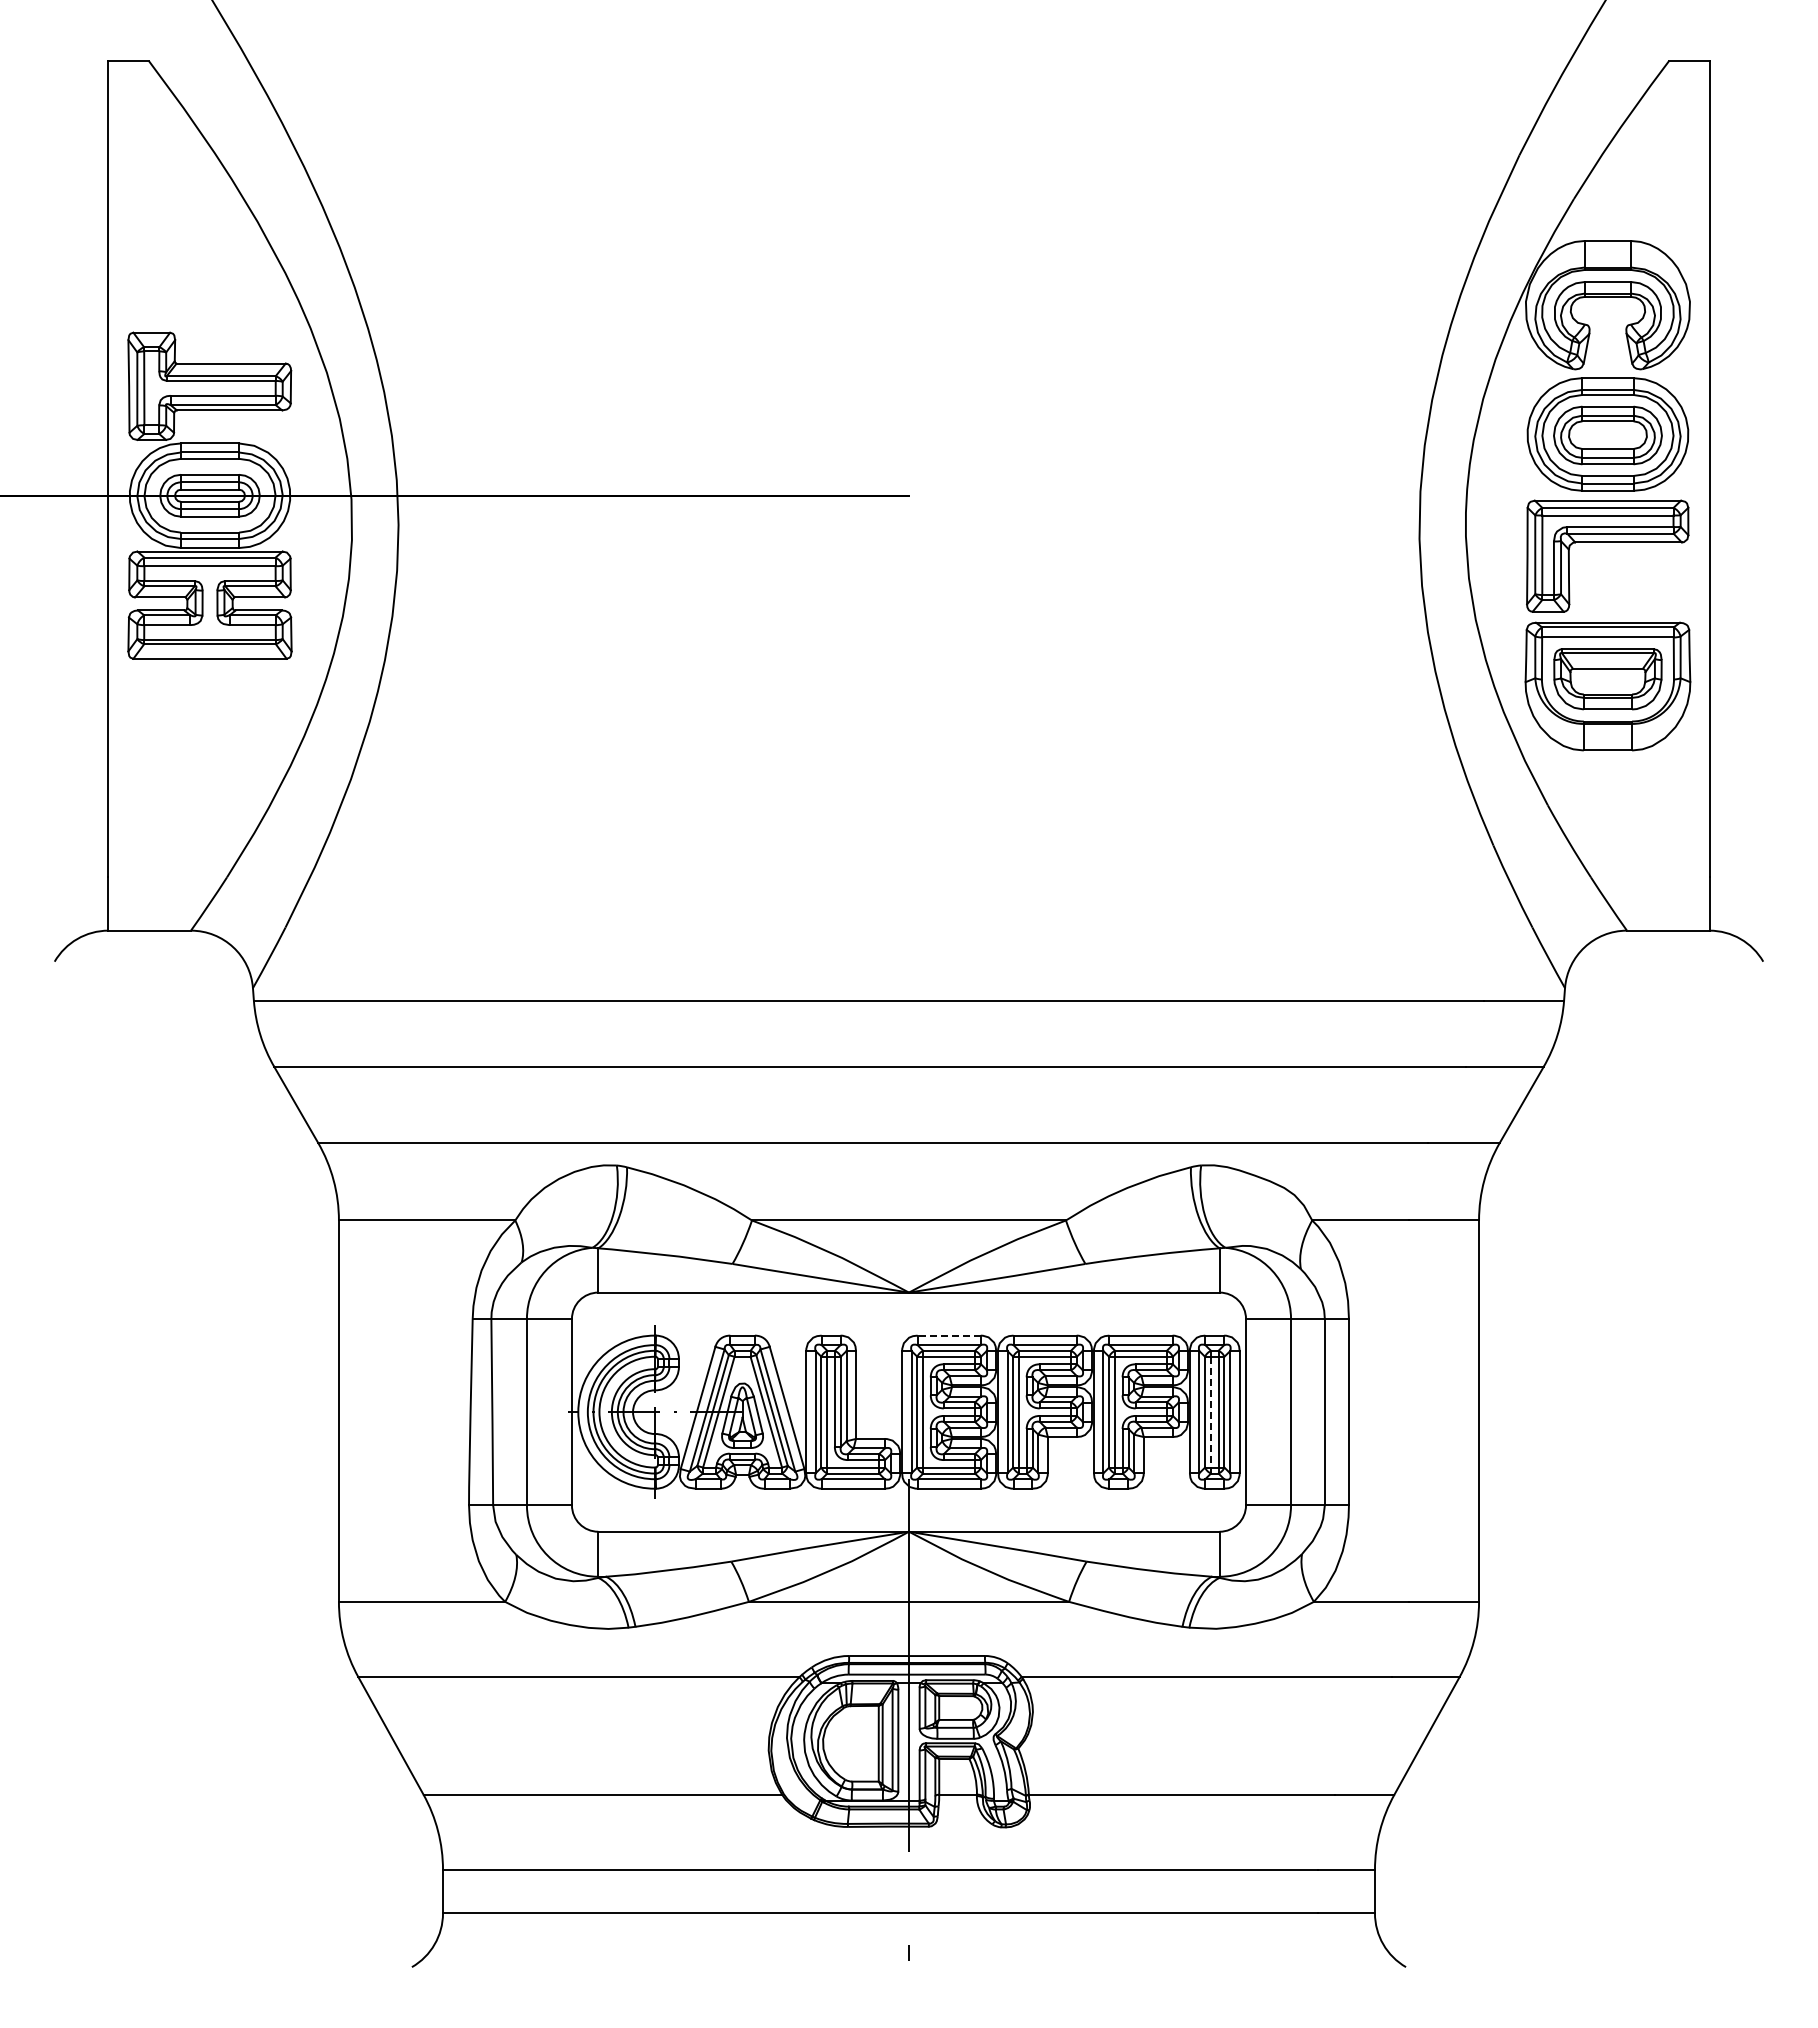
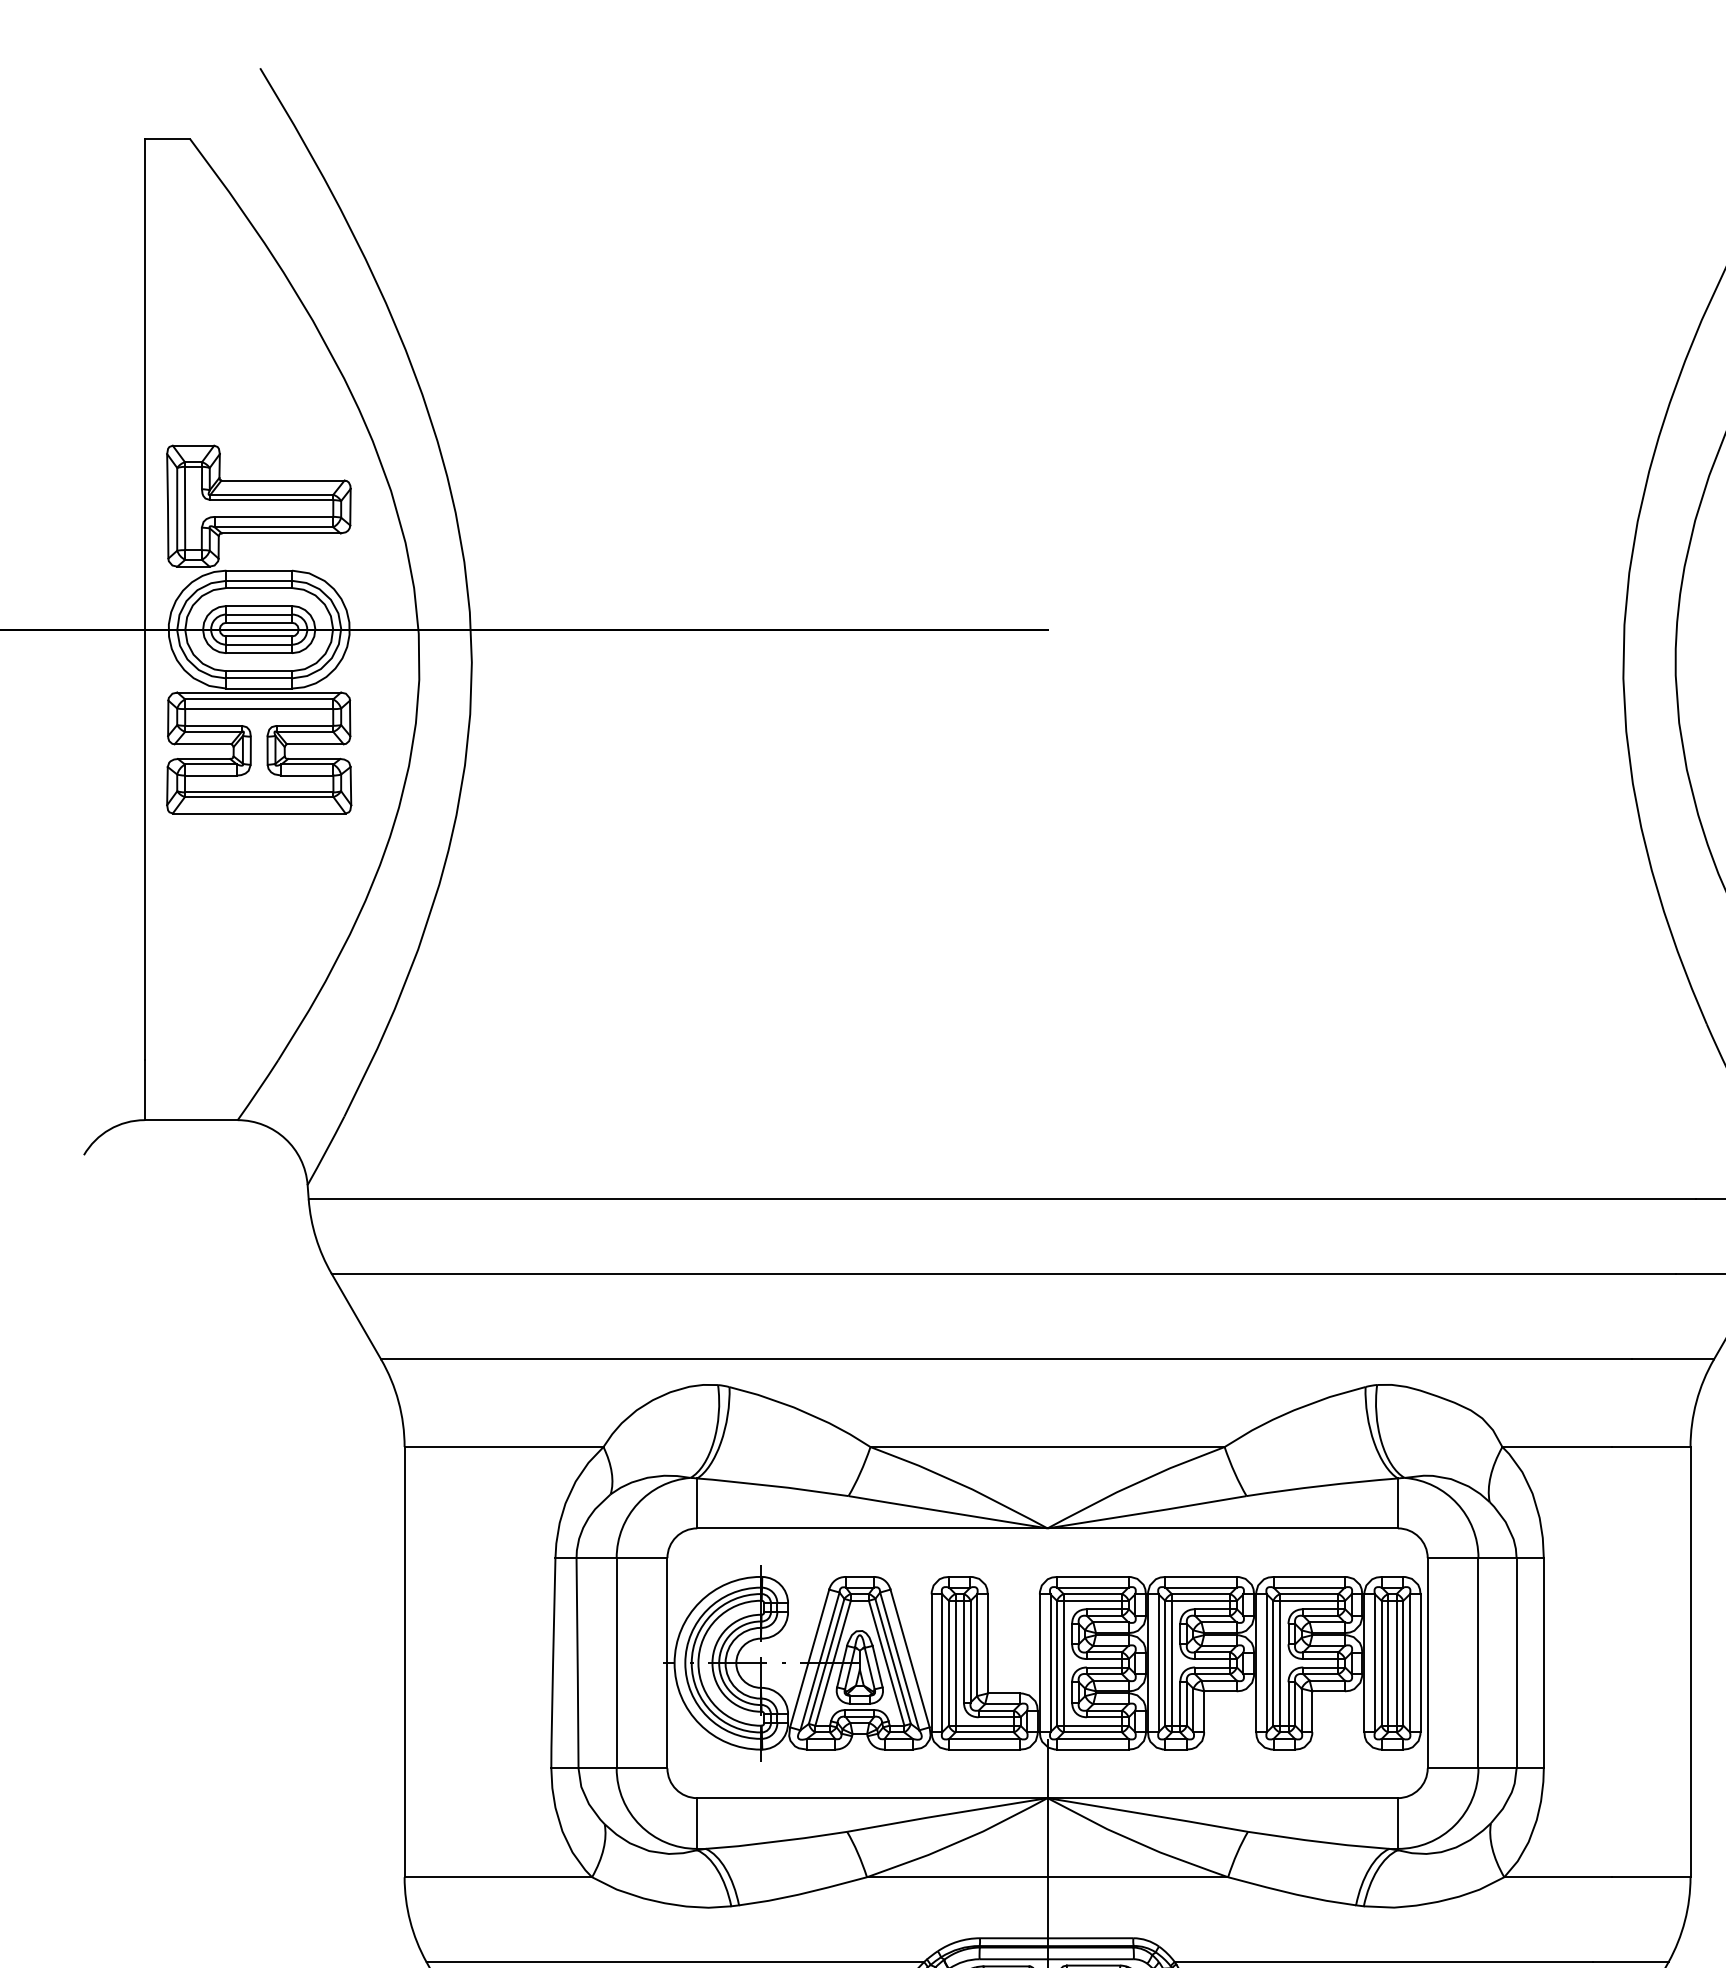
line: (949, 1335) -> (1093, 1576), dashed -> solid
line: (1211, 1412) -> (1388, 1663), dashed -> solid

